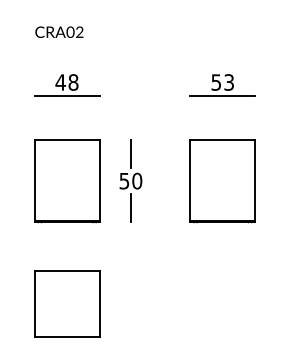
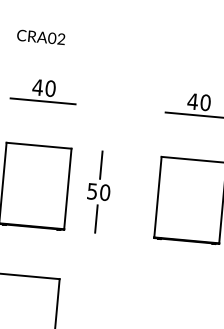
text: (73, 82) -> (50, 88), 48 -> 40
text: (222, 82) -> (199, 102), 53 -> 40

